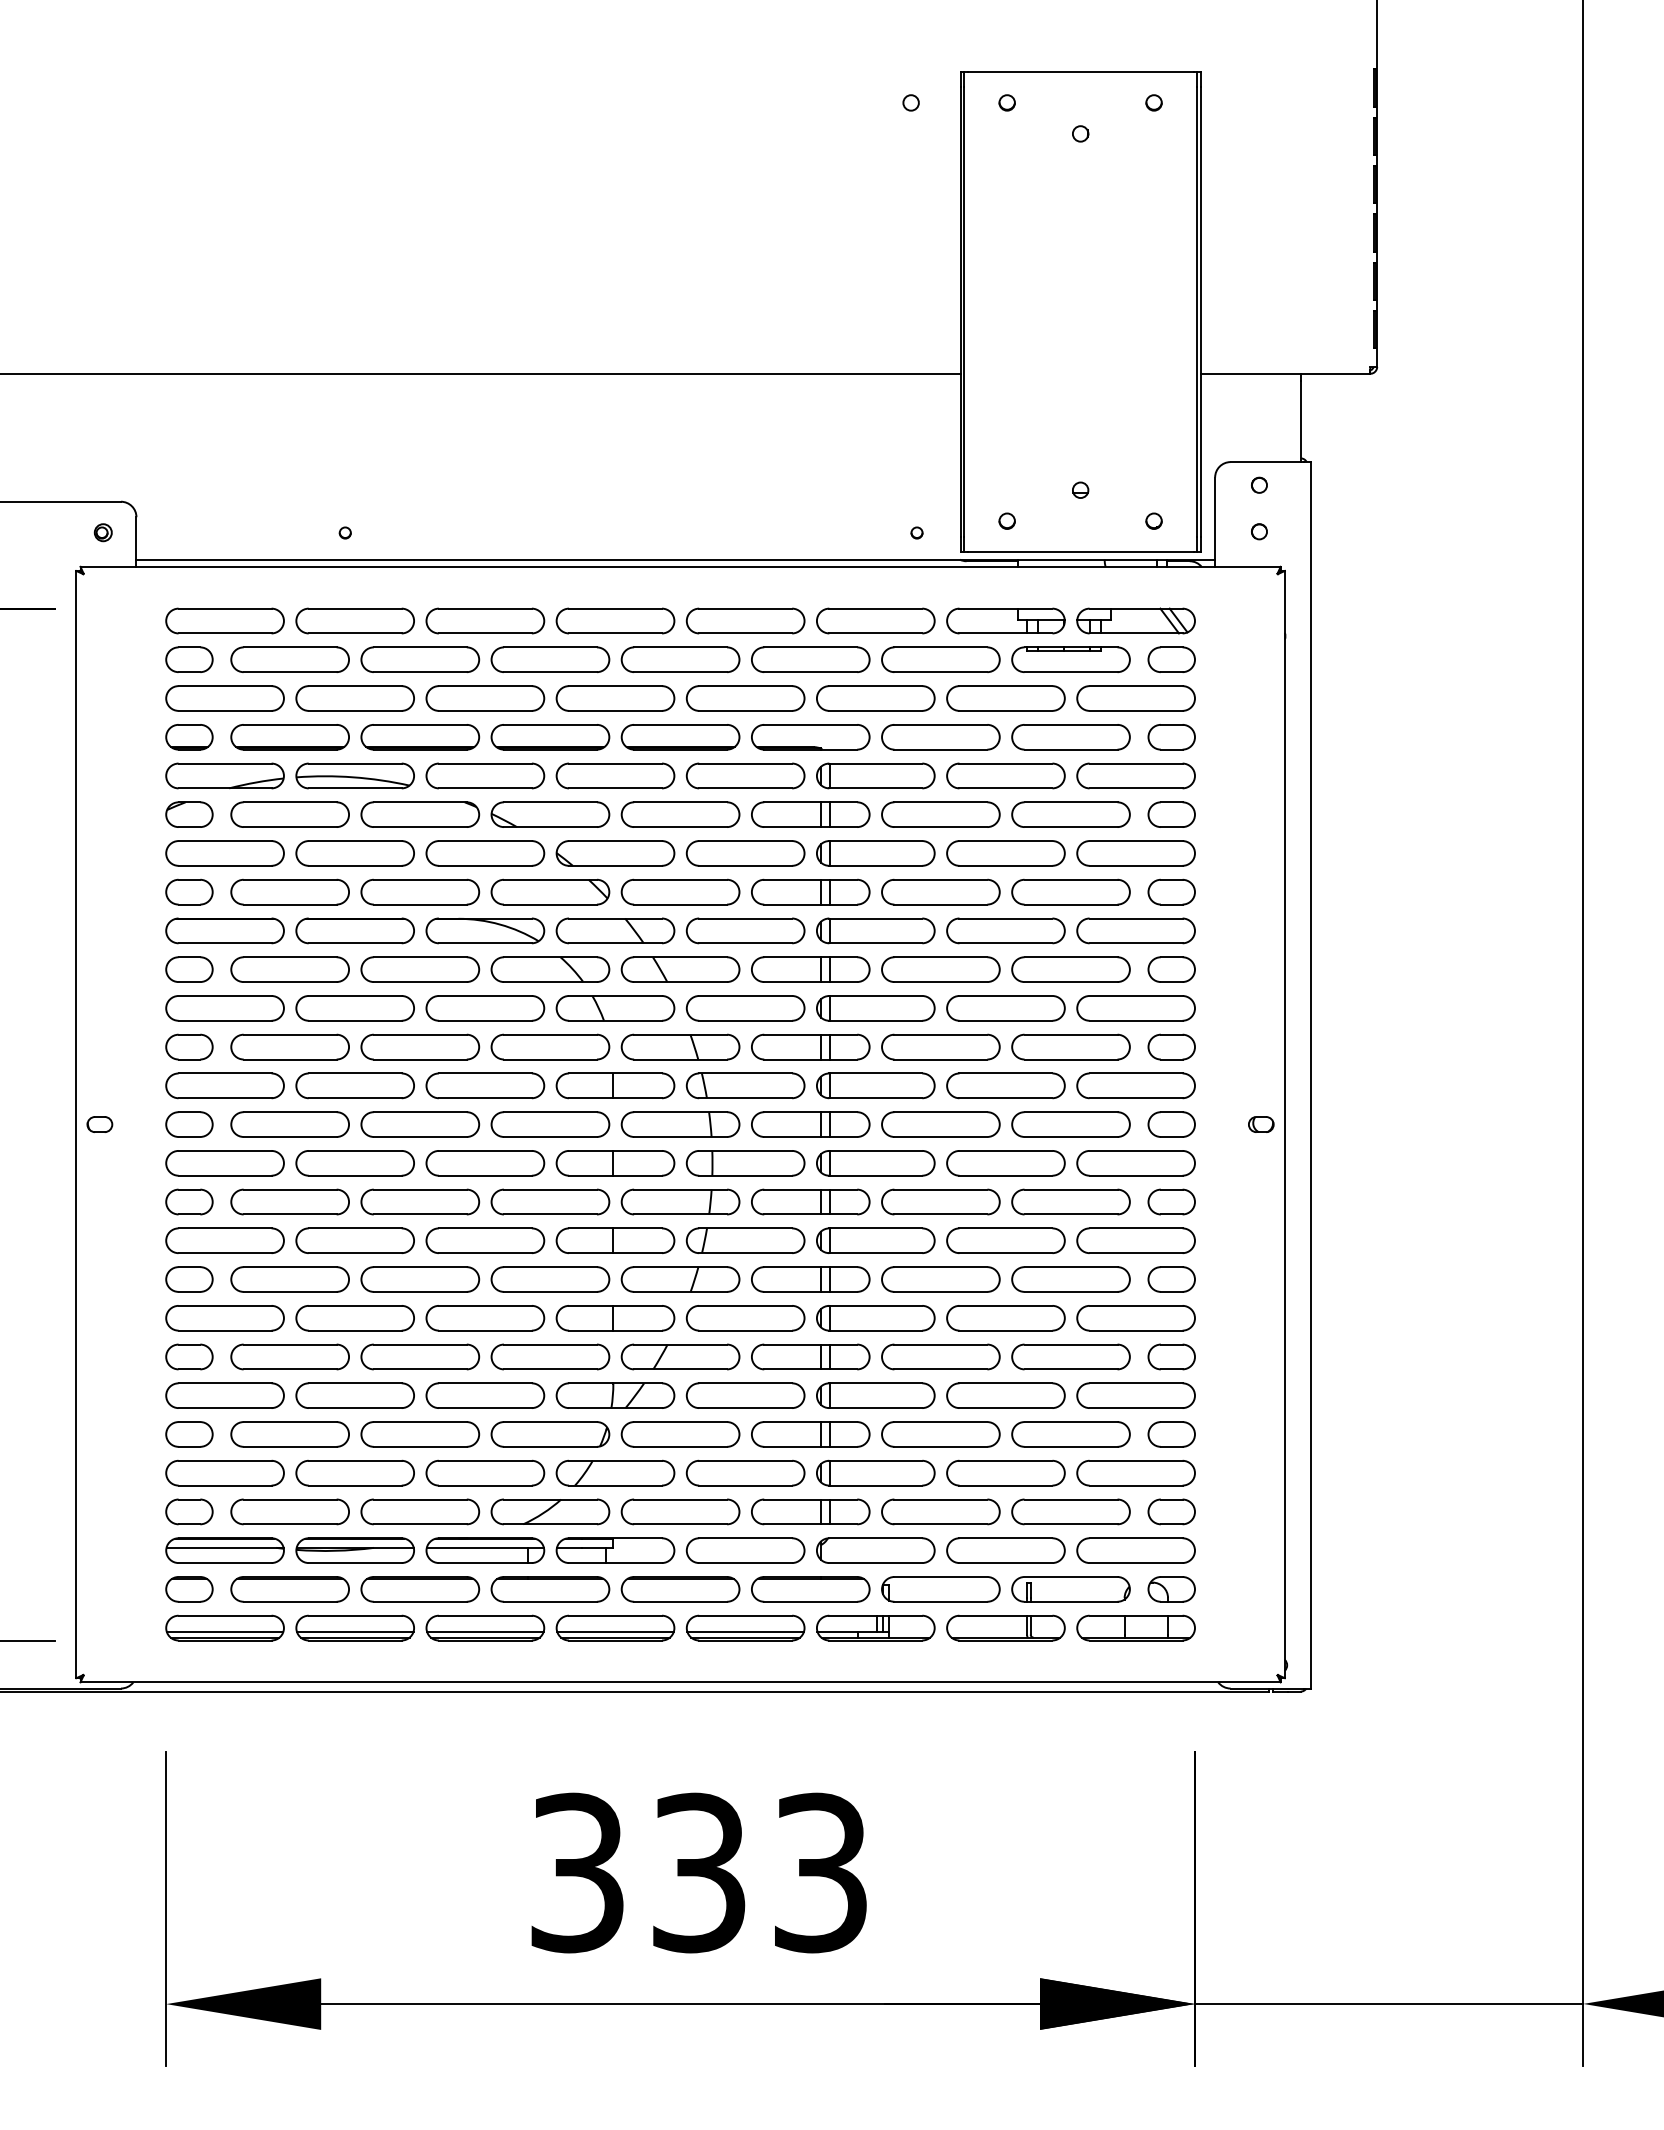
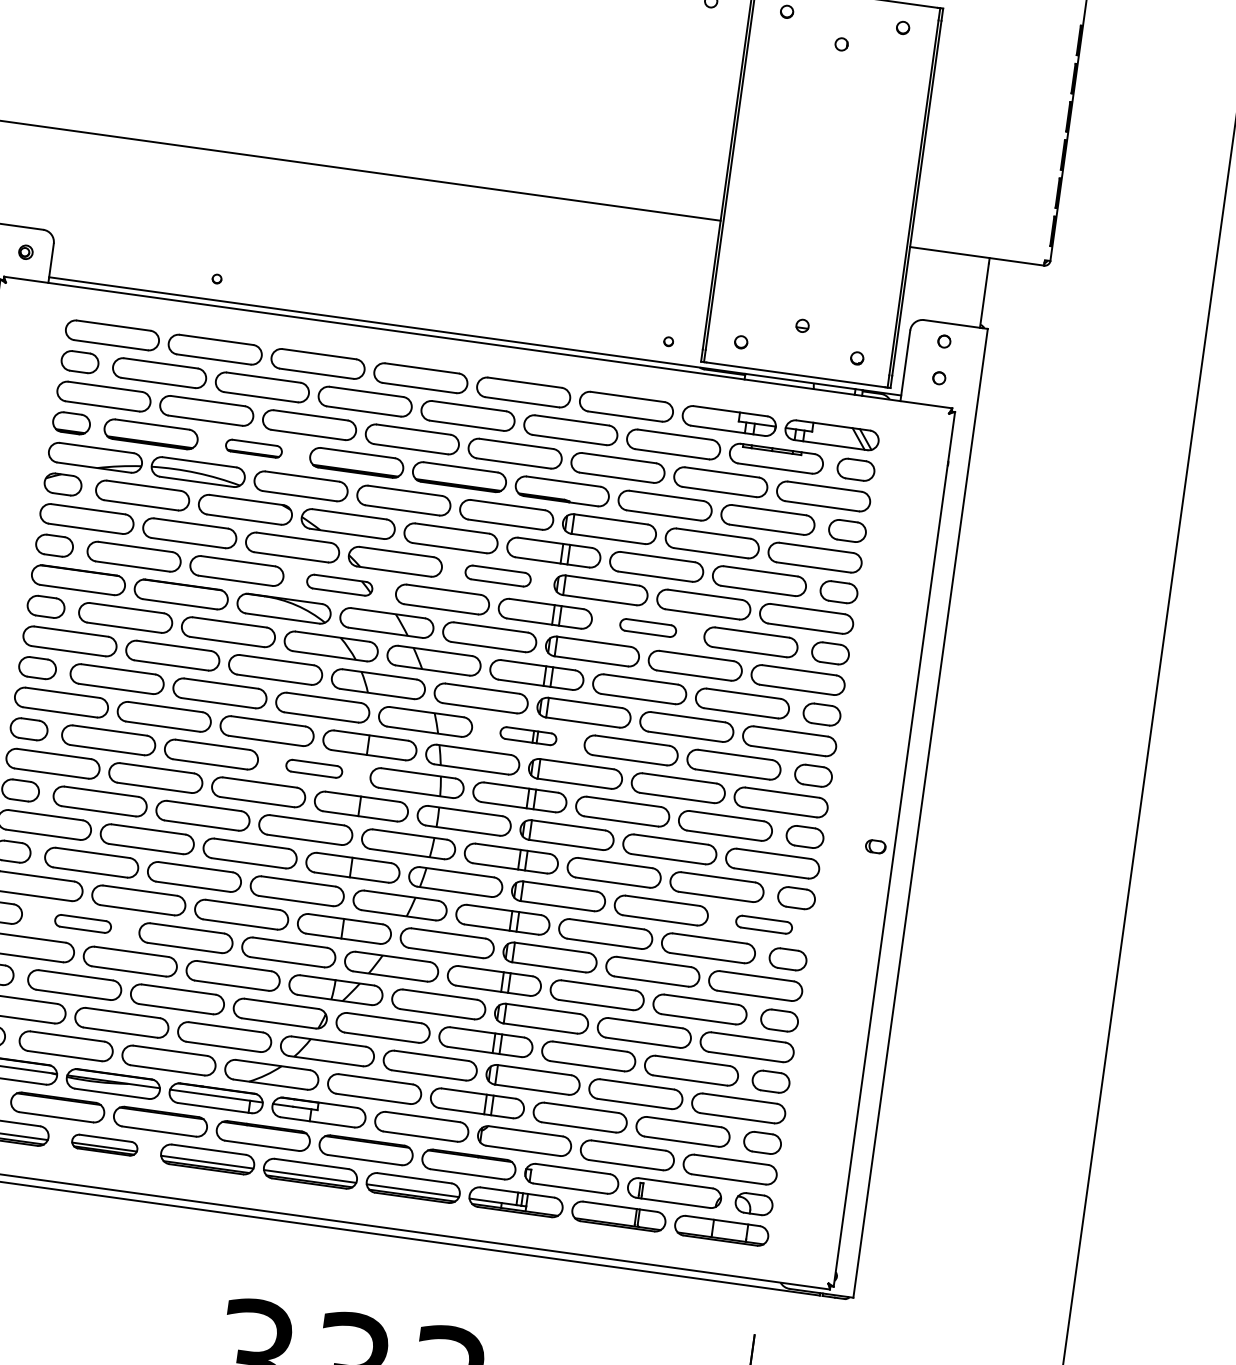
part: (420, 737) -> (254, 448), size x0.6
part: (745, 853) -> (498, 576), size x0.7
part: (550, 891) -> (339, 584), size x0.7
part: (940, 891) -> (647, 627), size x0.6
part: (810, 1046) -> (528, 735), size x0.6
part: (550, 1124) -> (314, 768), size x0.6
part: (1135, 1240) -> (763, 924), size x0.6
part: (289, 1356) -> (82, 923), size x0.6
part: (354, 1627) -> (104, 1144), size x0.7

